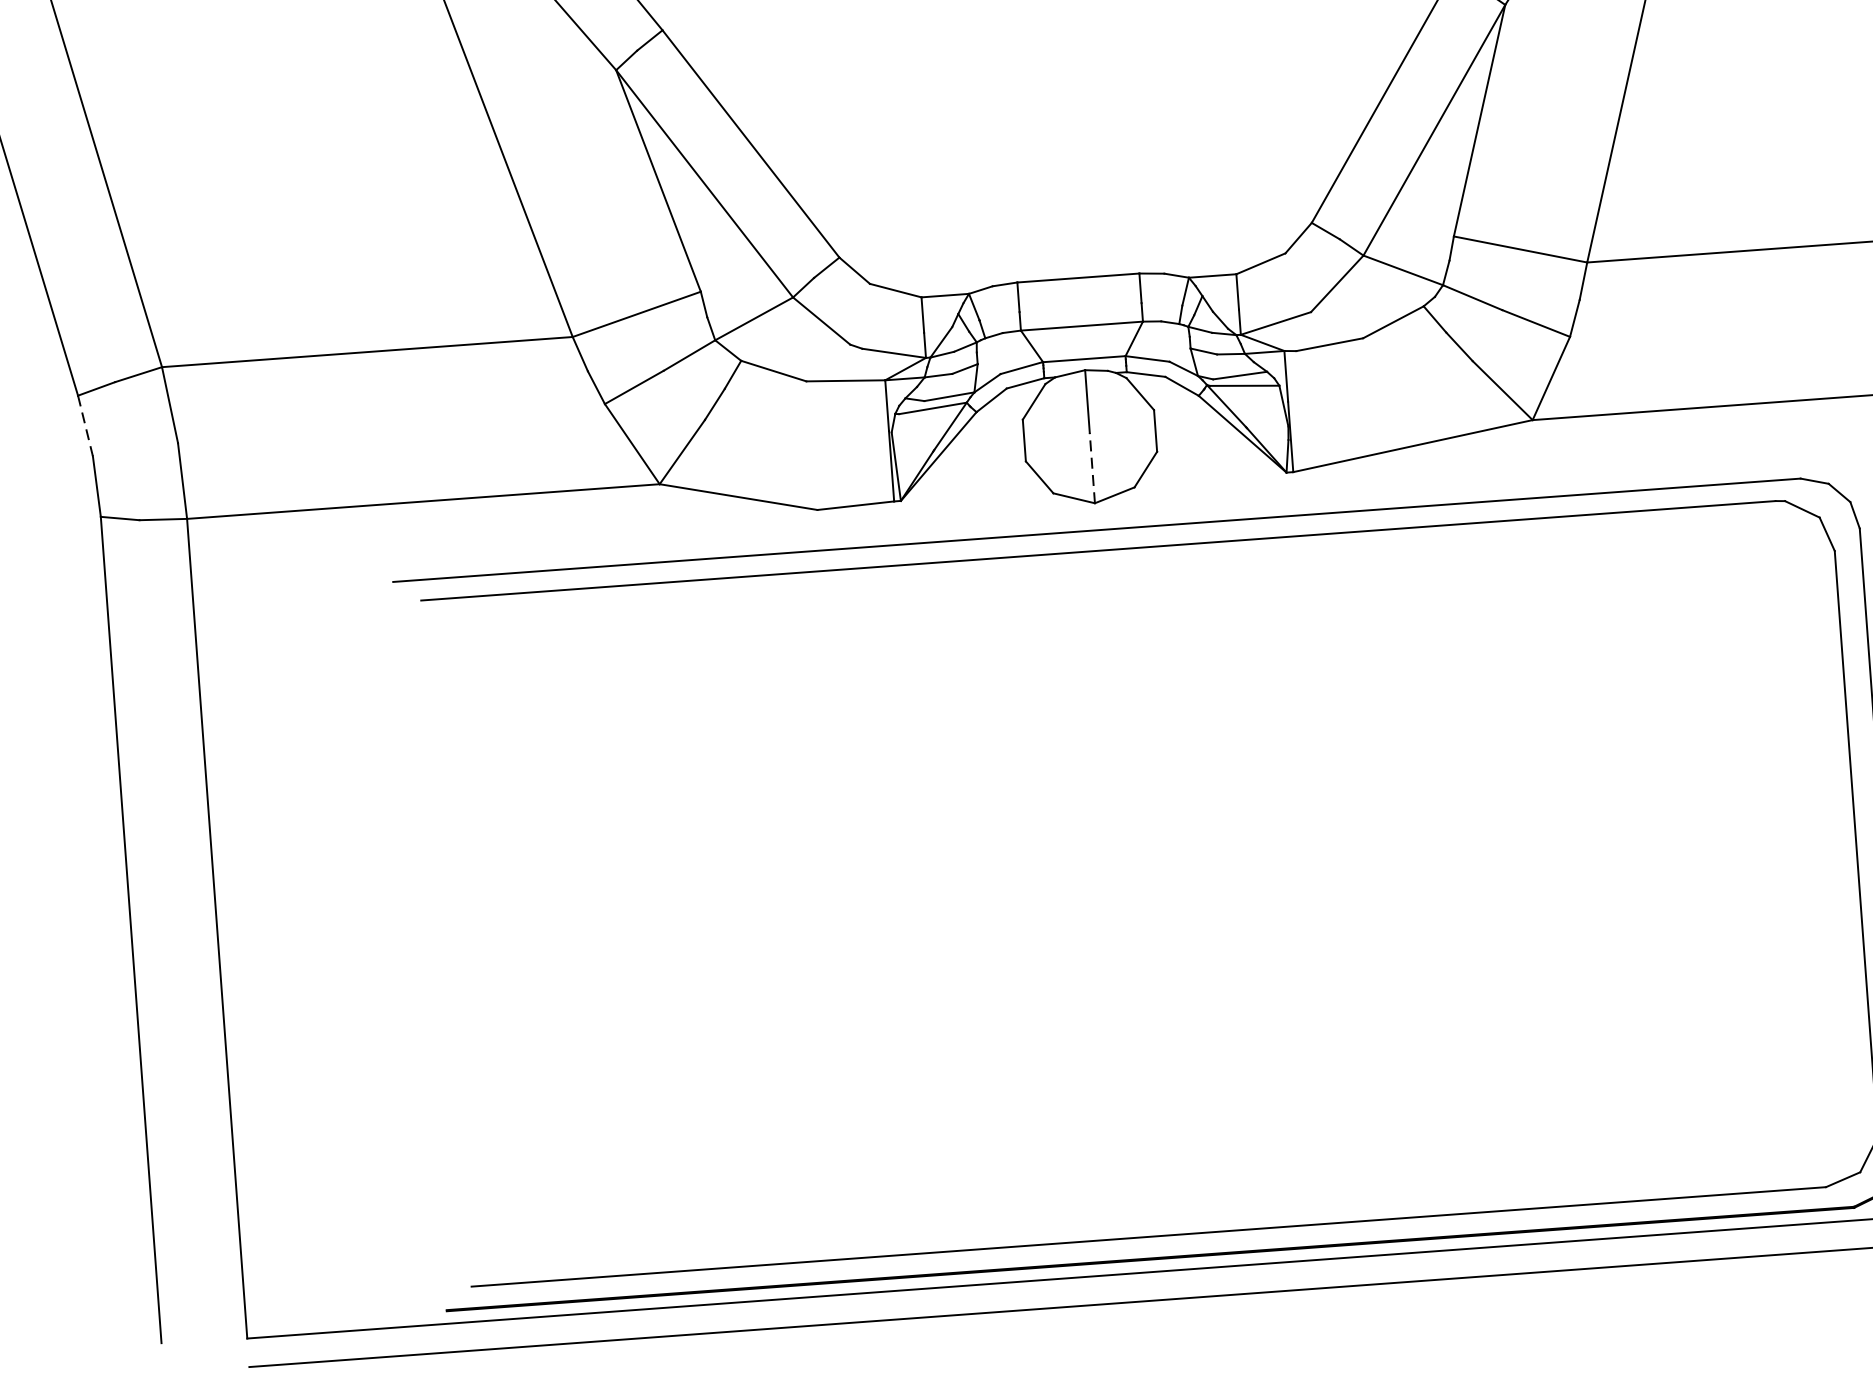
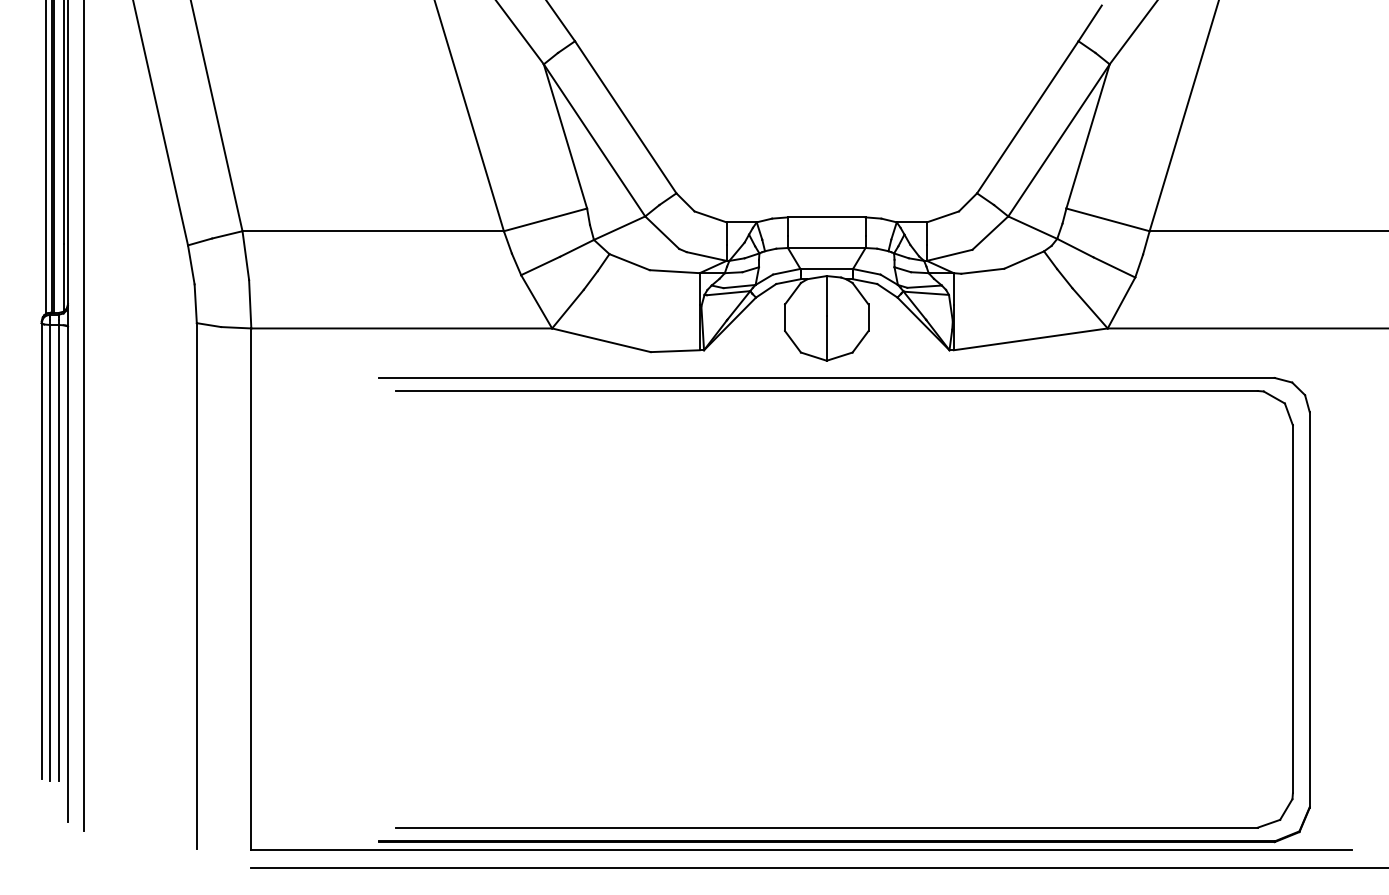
line: (85, 425) -> (191, 264), dashed -> solid
line: (1091, 466) -> (826, 337), dashed -> solid

